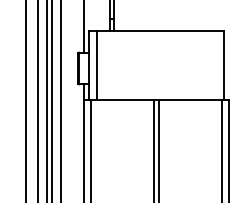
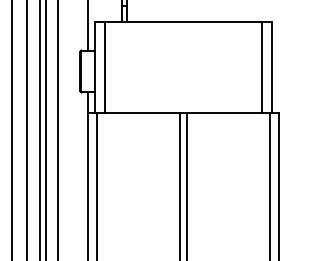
line: (216, 65) -> (262, 67), added

